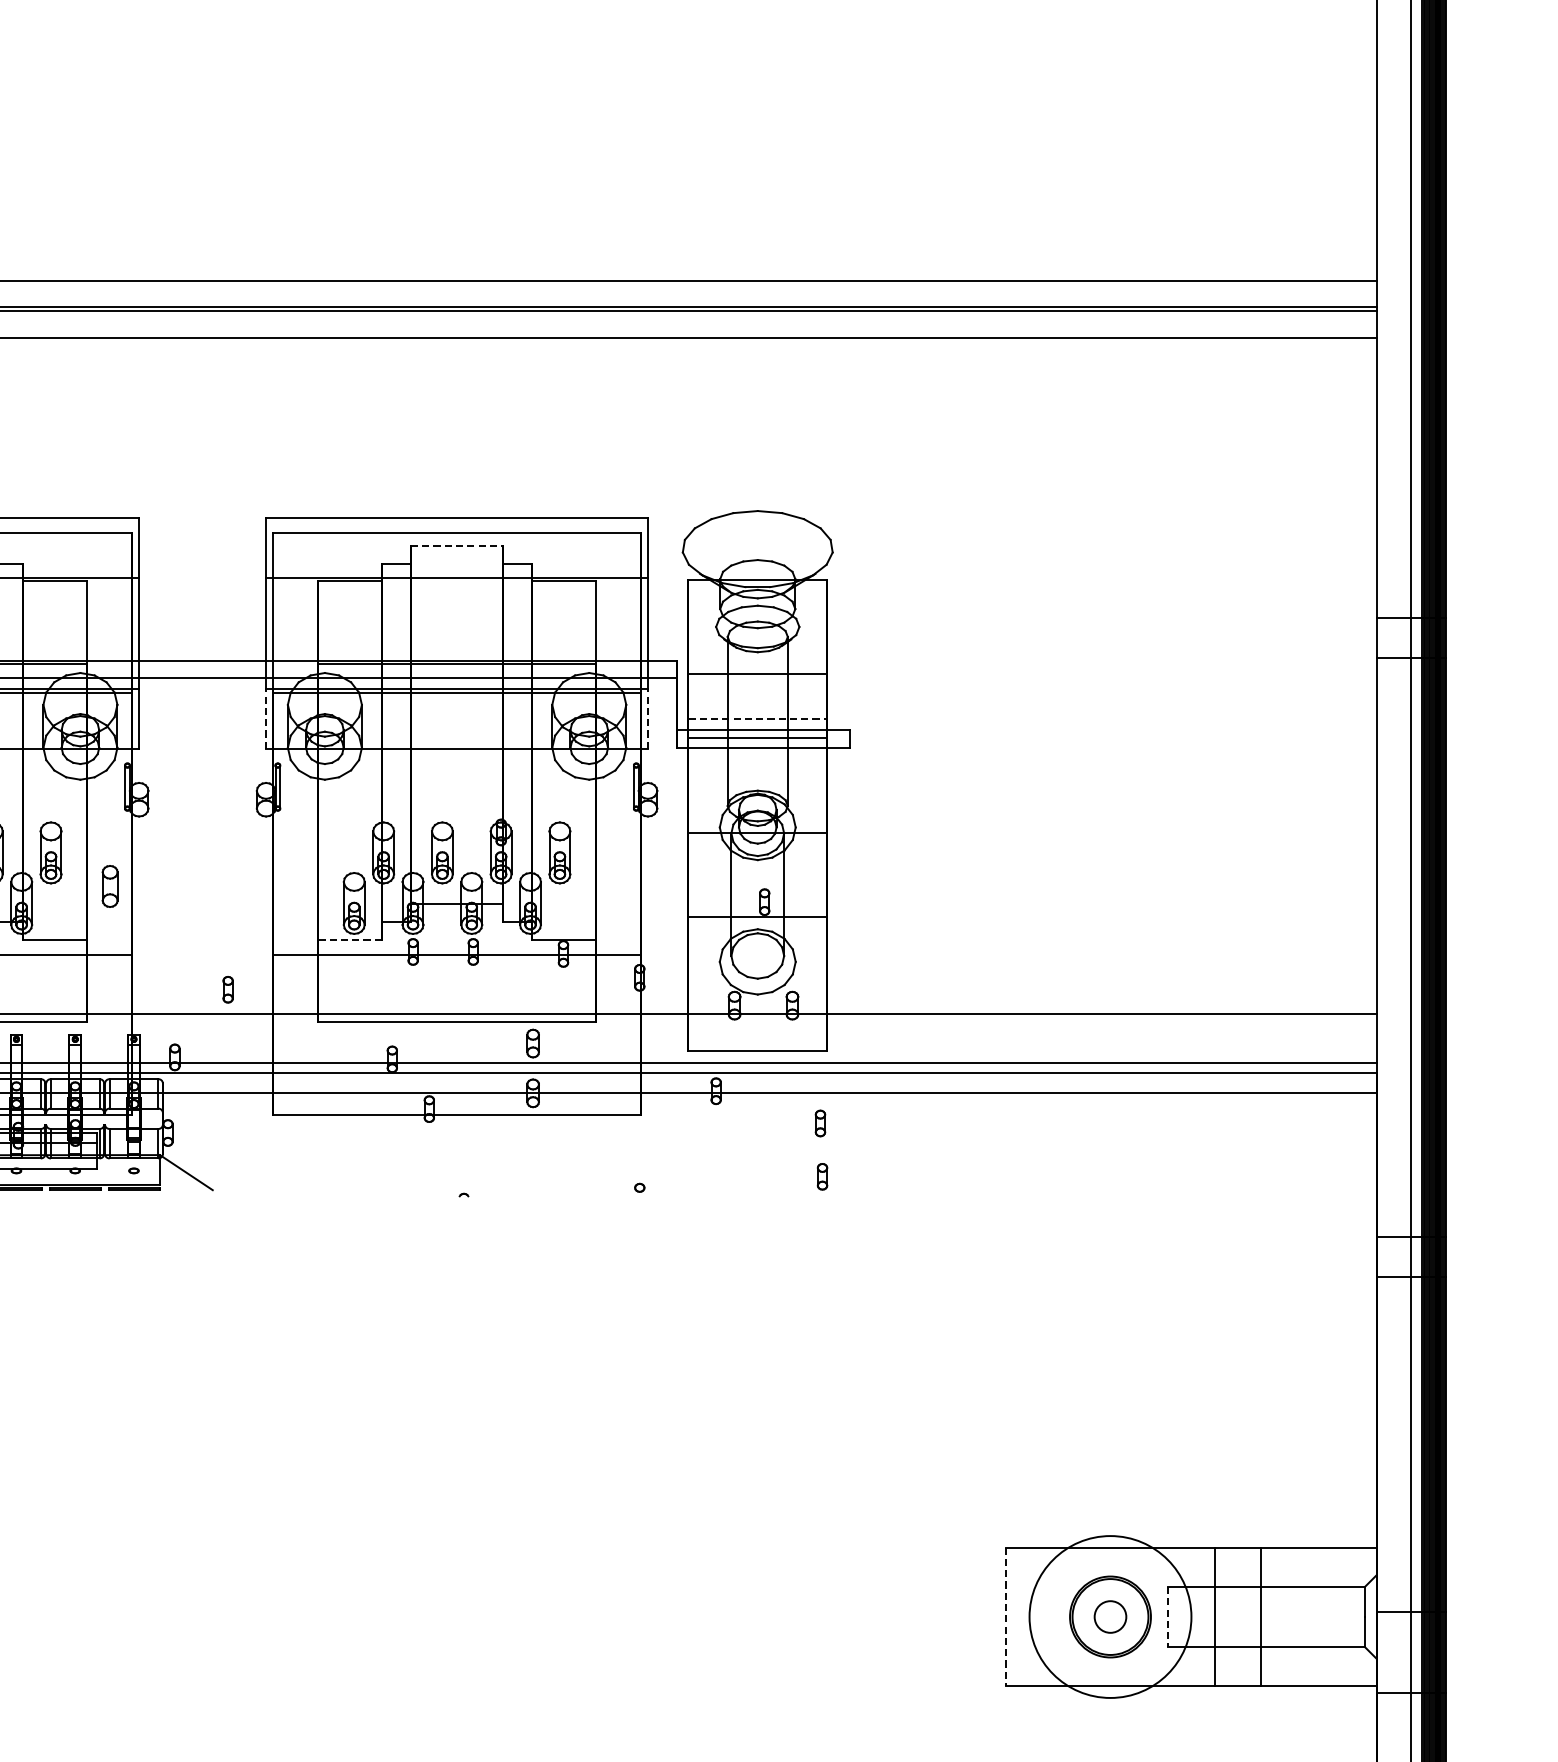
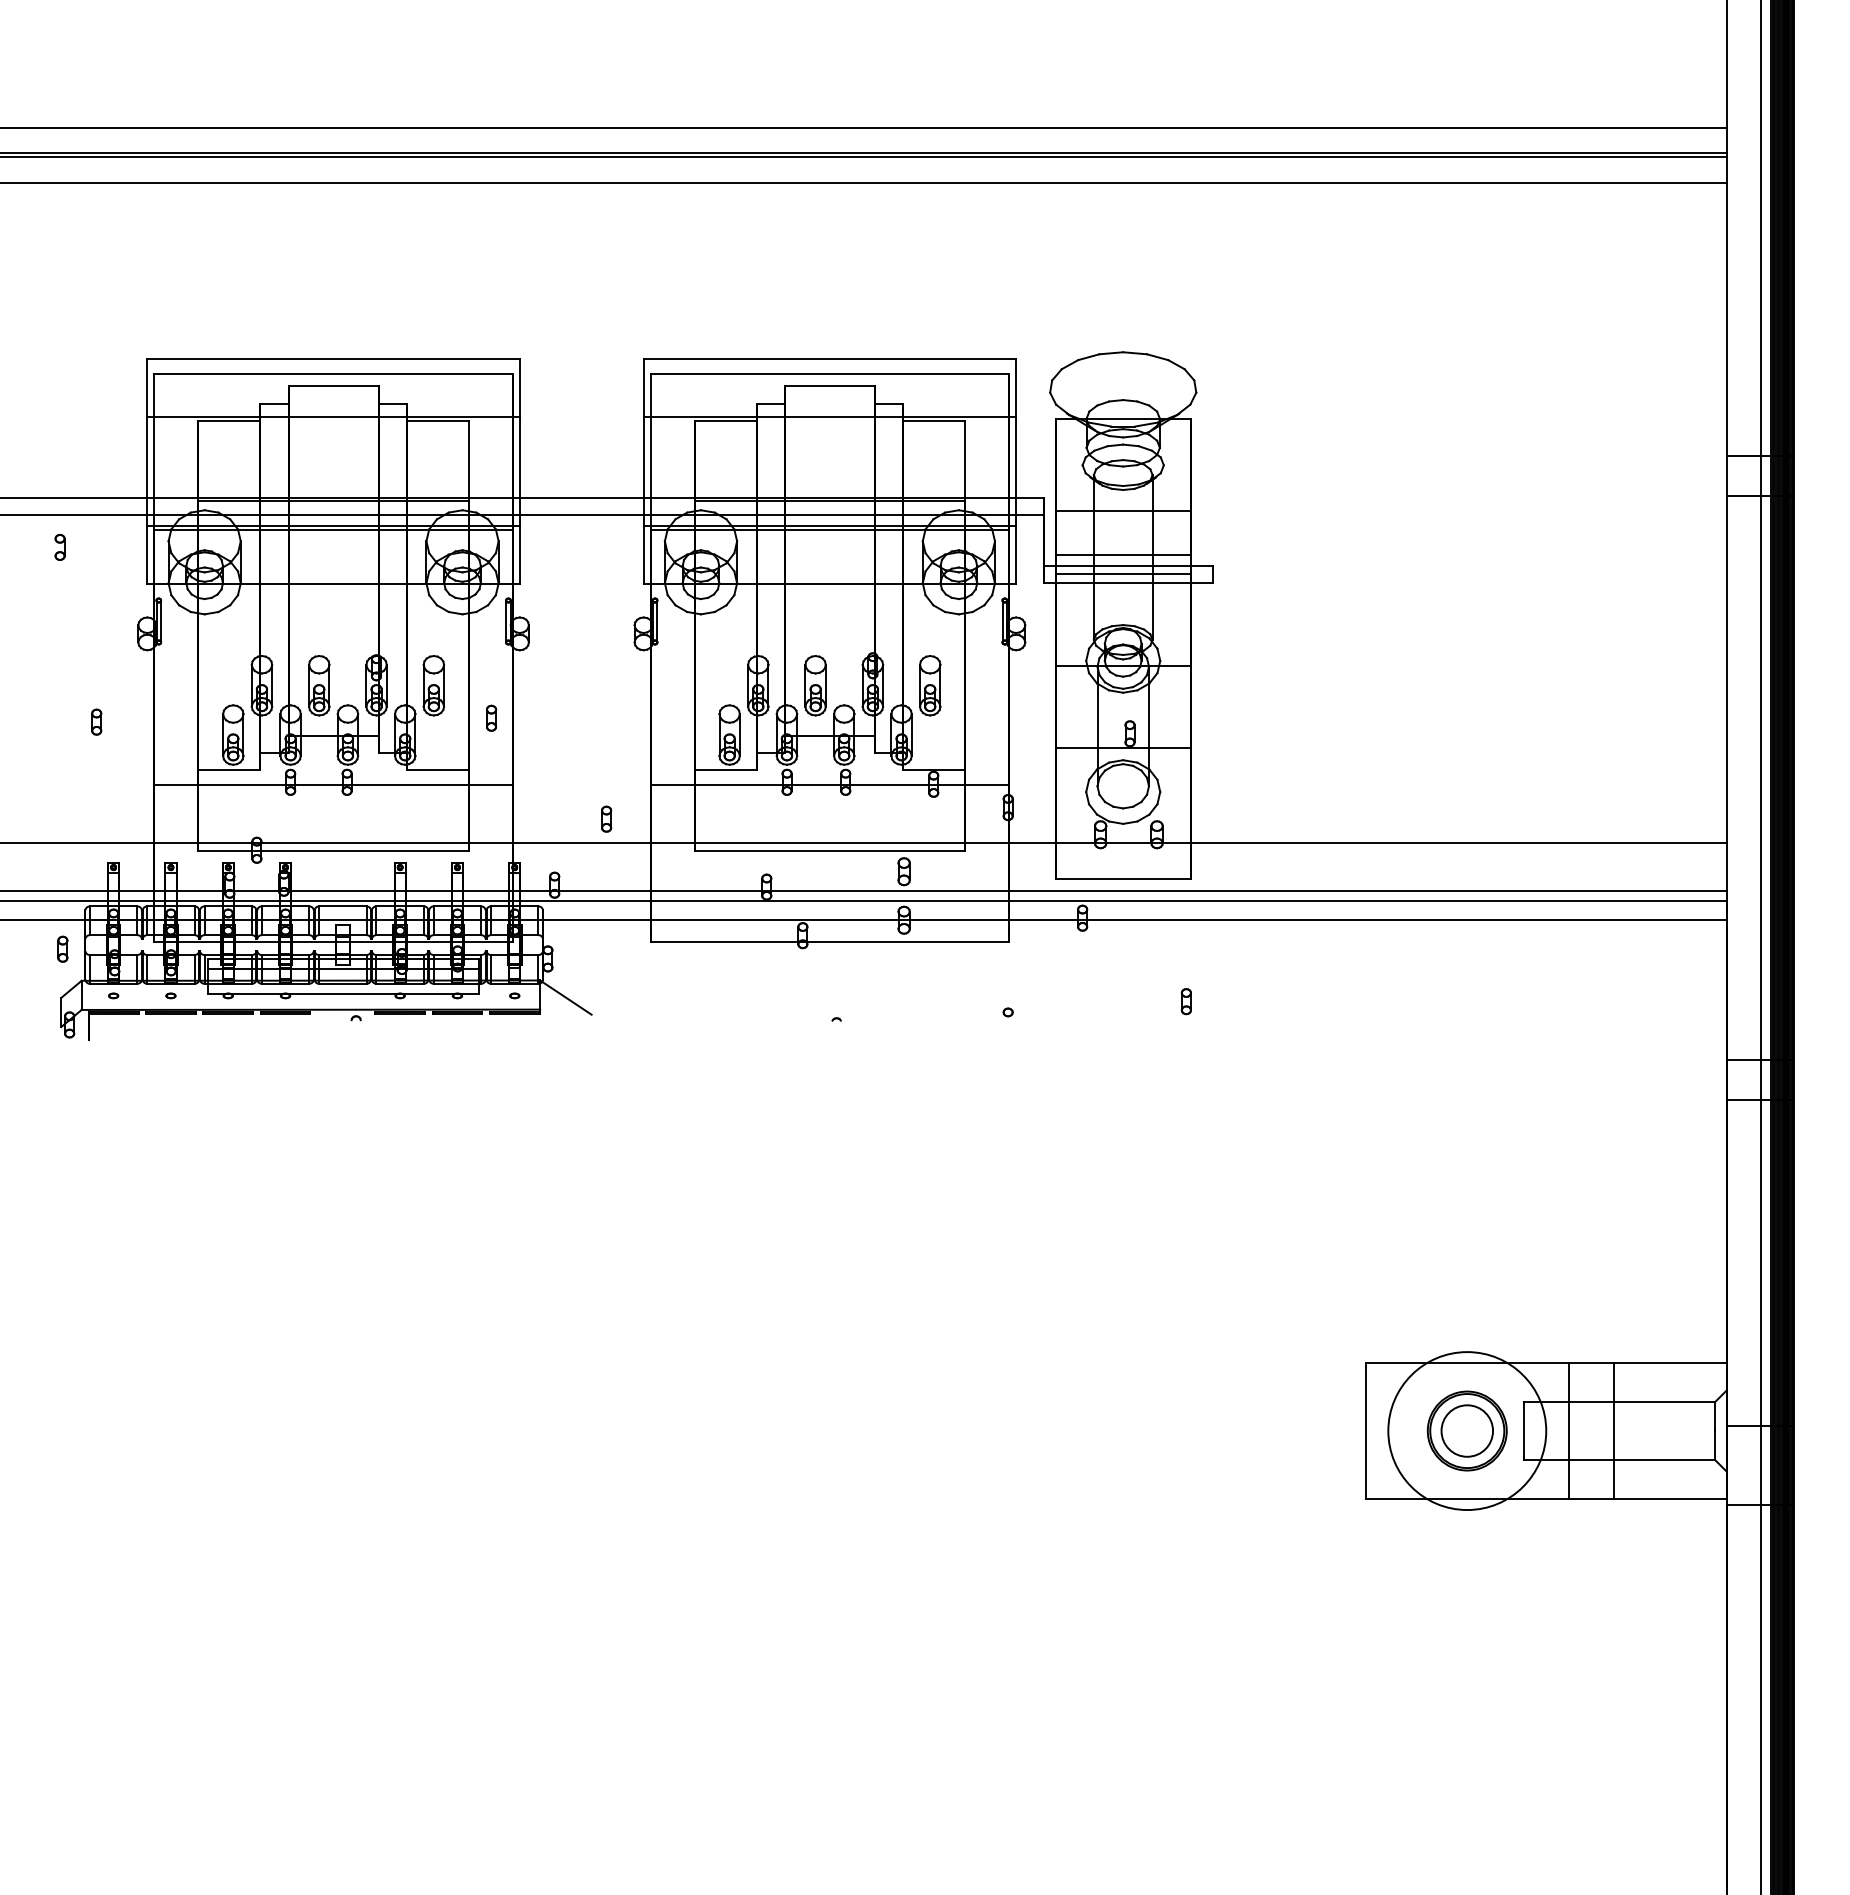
line: (457, 546) -> (830, 386), dashed -> solid
line: (265, 718) -> (643, 554), dashed -> solid
line: (648, 718) -> (1016, 554), dashed -> solid
line: (758, 719) -> (1123, 555), dashed -> solid
part: (110, 885) -> (491, 717), size x0.62
line: (351, 939) -> (726, 770), dashed -> solid
part: (819, 1123) -> (1183, 949), removed
circle: (1110, 1616) -> (1467, 1430), size x1.67
line: (1006, 1617) -> (1365, 1431), dashed -> solid
line: (1168, 1617) -> (1523, 1431), dashed -> solid

